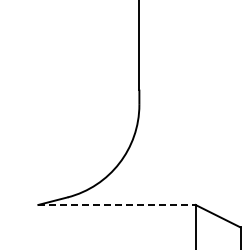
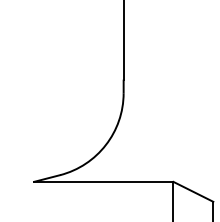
line: (116, 204) -> (103, 181), dashed -> solid

